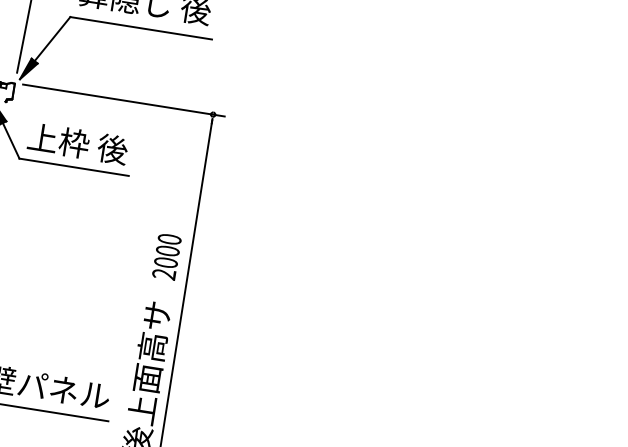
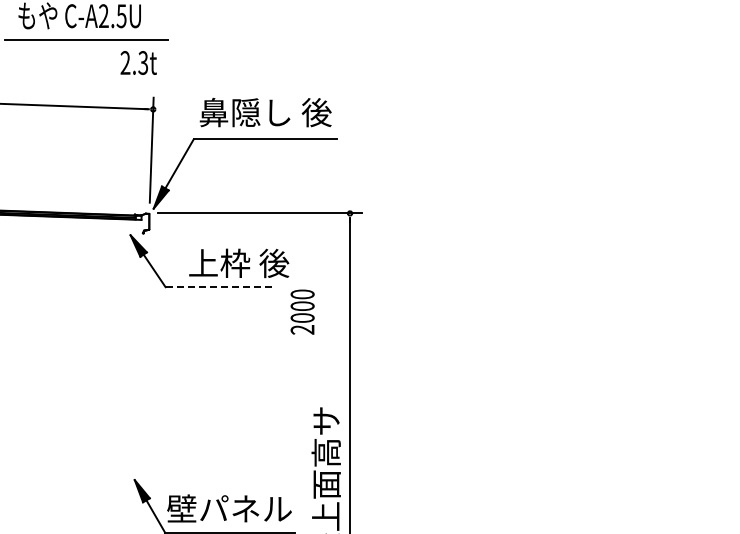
text: (78, 143) -> (239, 263), moved
line: (74, 167) -> (221, 287), solid -> dashed
text: (166, 256) -> (302, 311), moved

